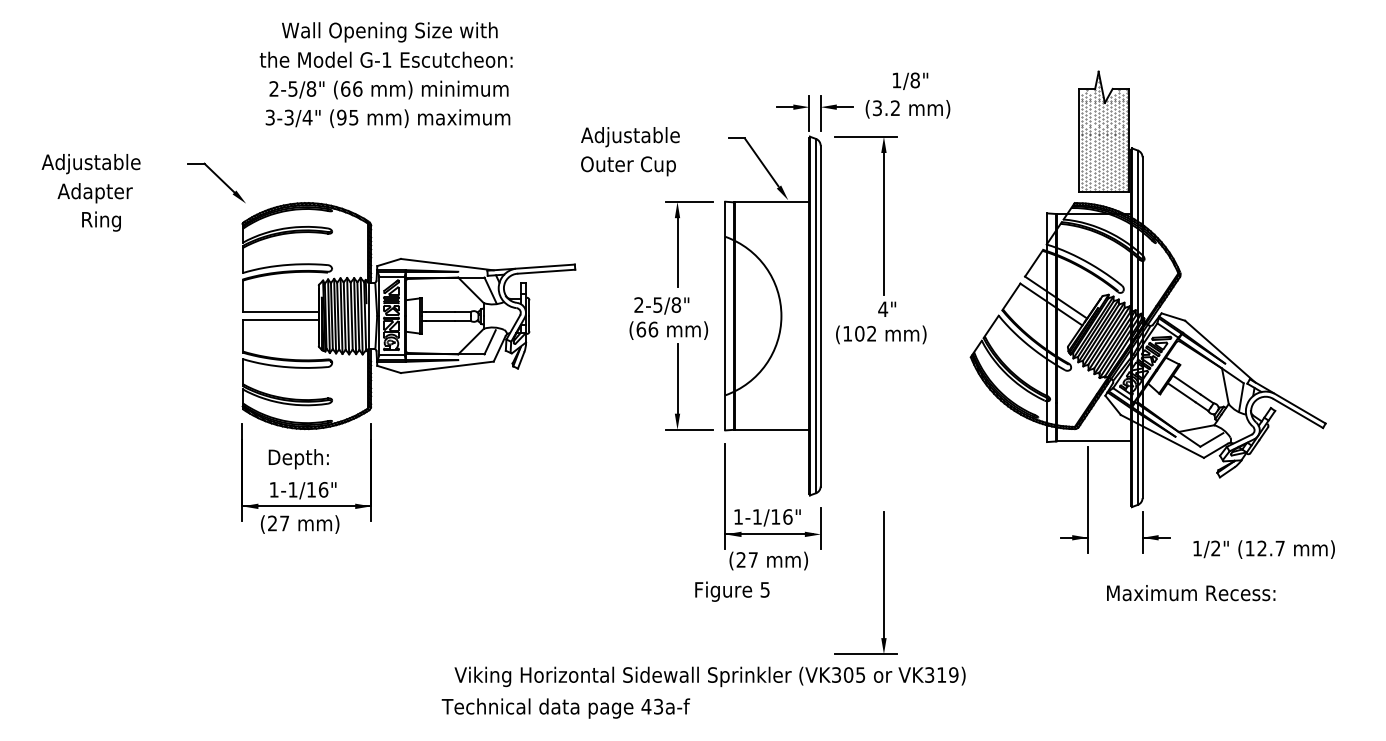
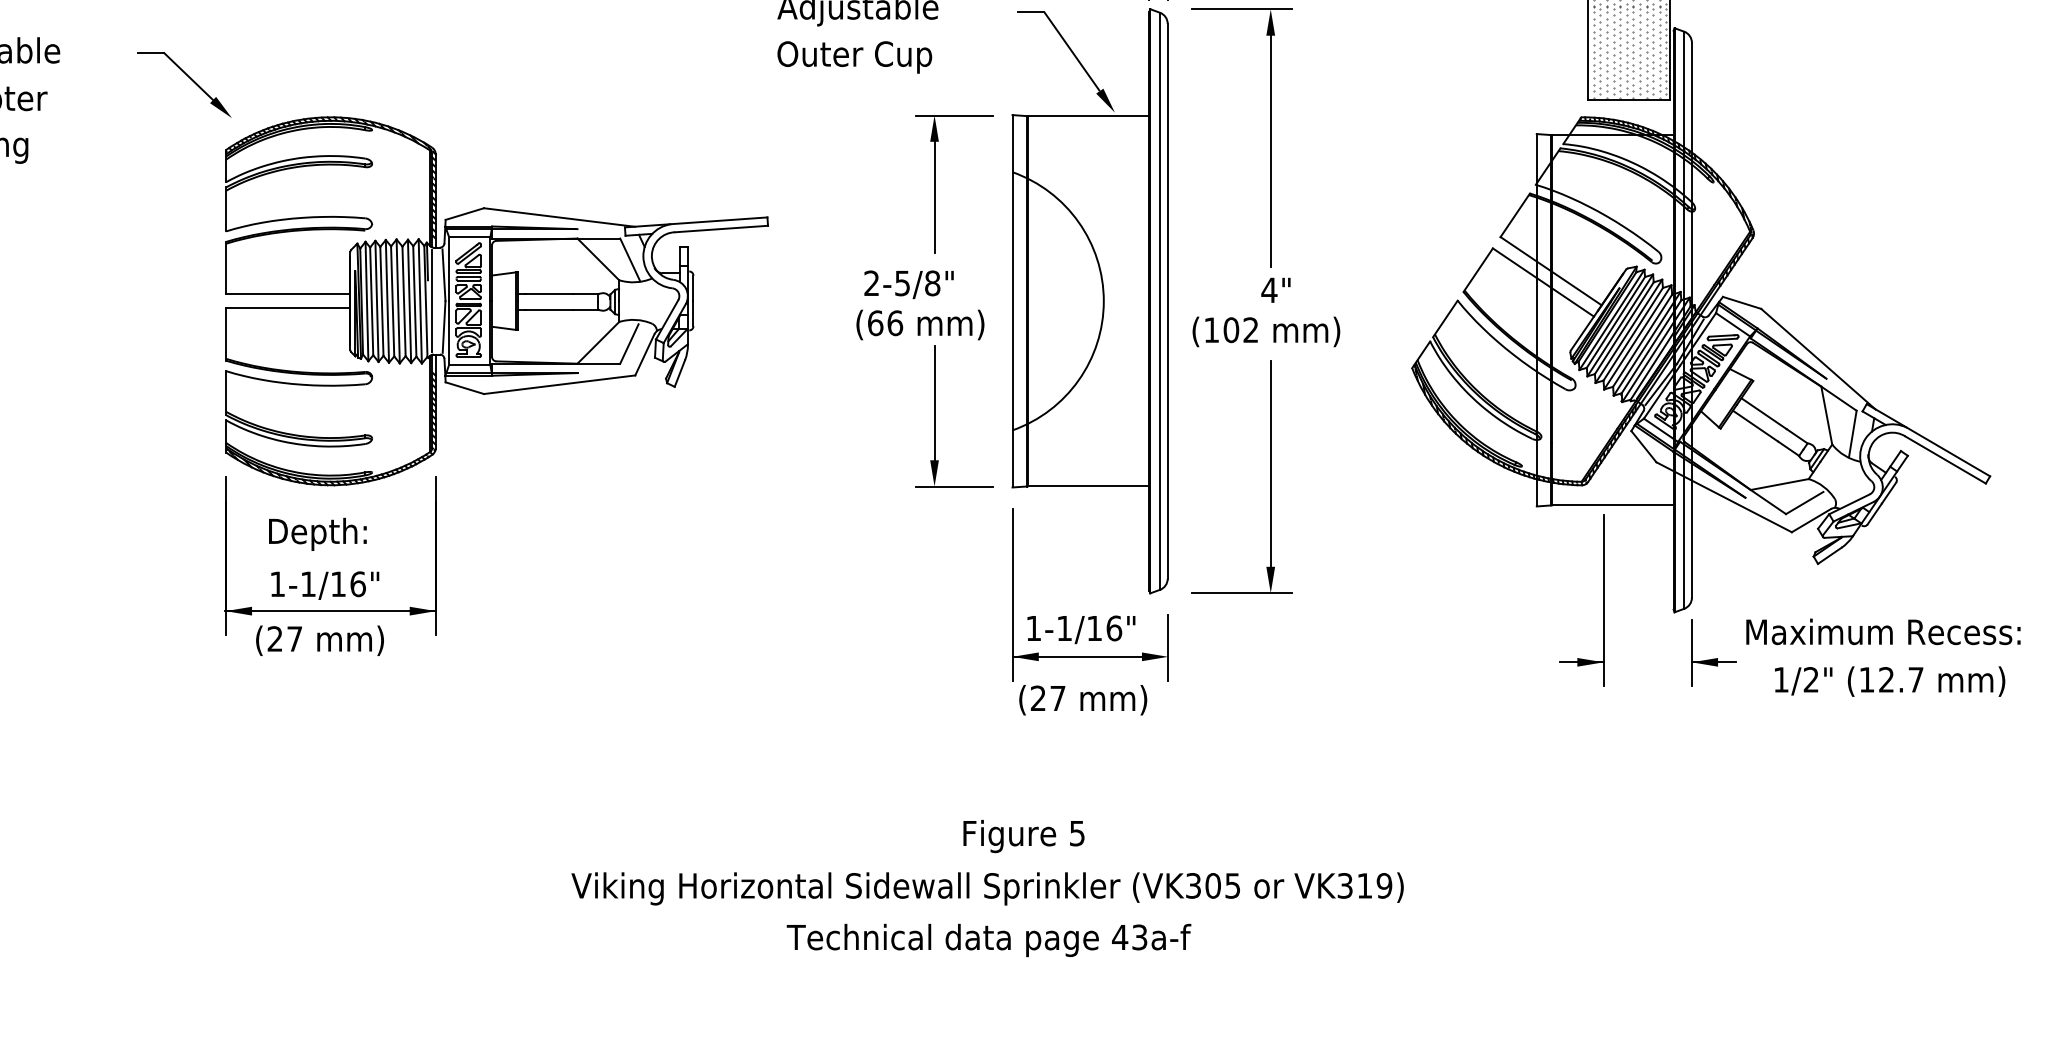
part: (883, 582) -> (1270, 476), moved
text: (732, 591) -> (1024, 836), moved
text: (1191, 593) -> (1883, 632), moved
text: (565, 708) -> (988, 940), moved

